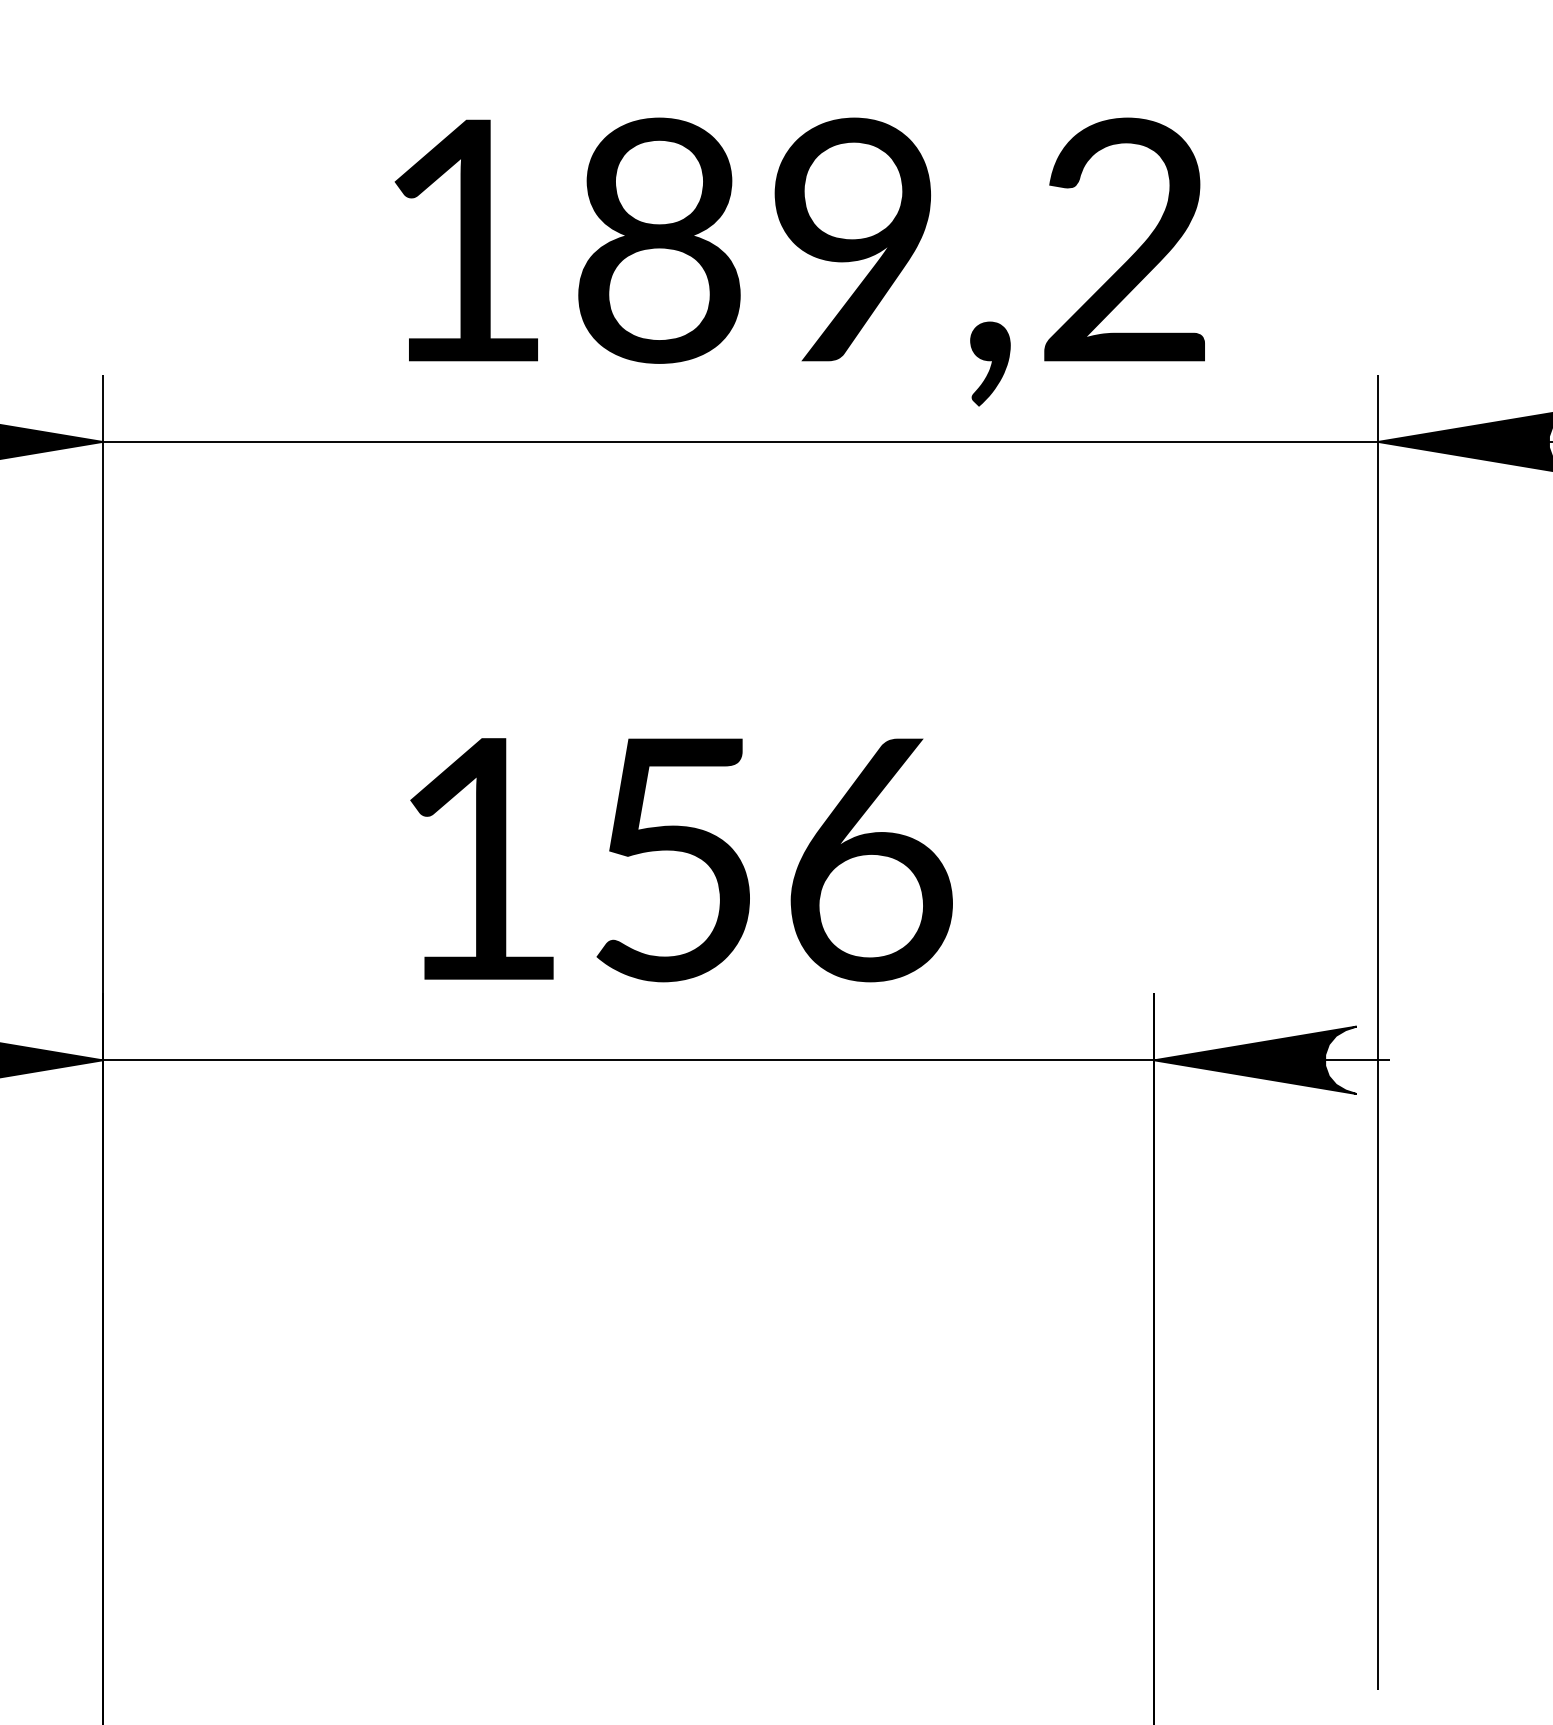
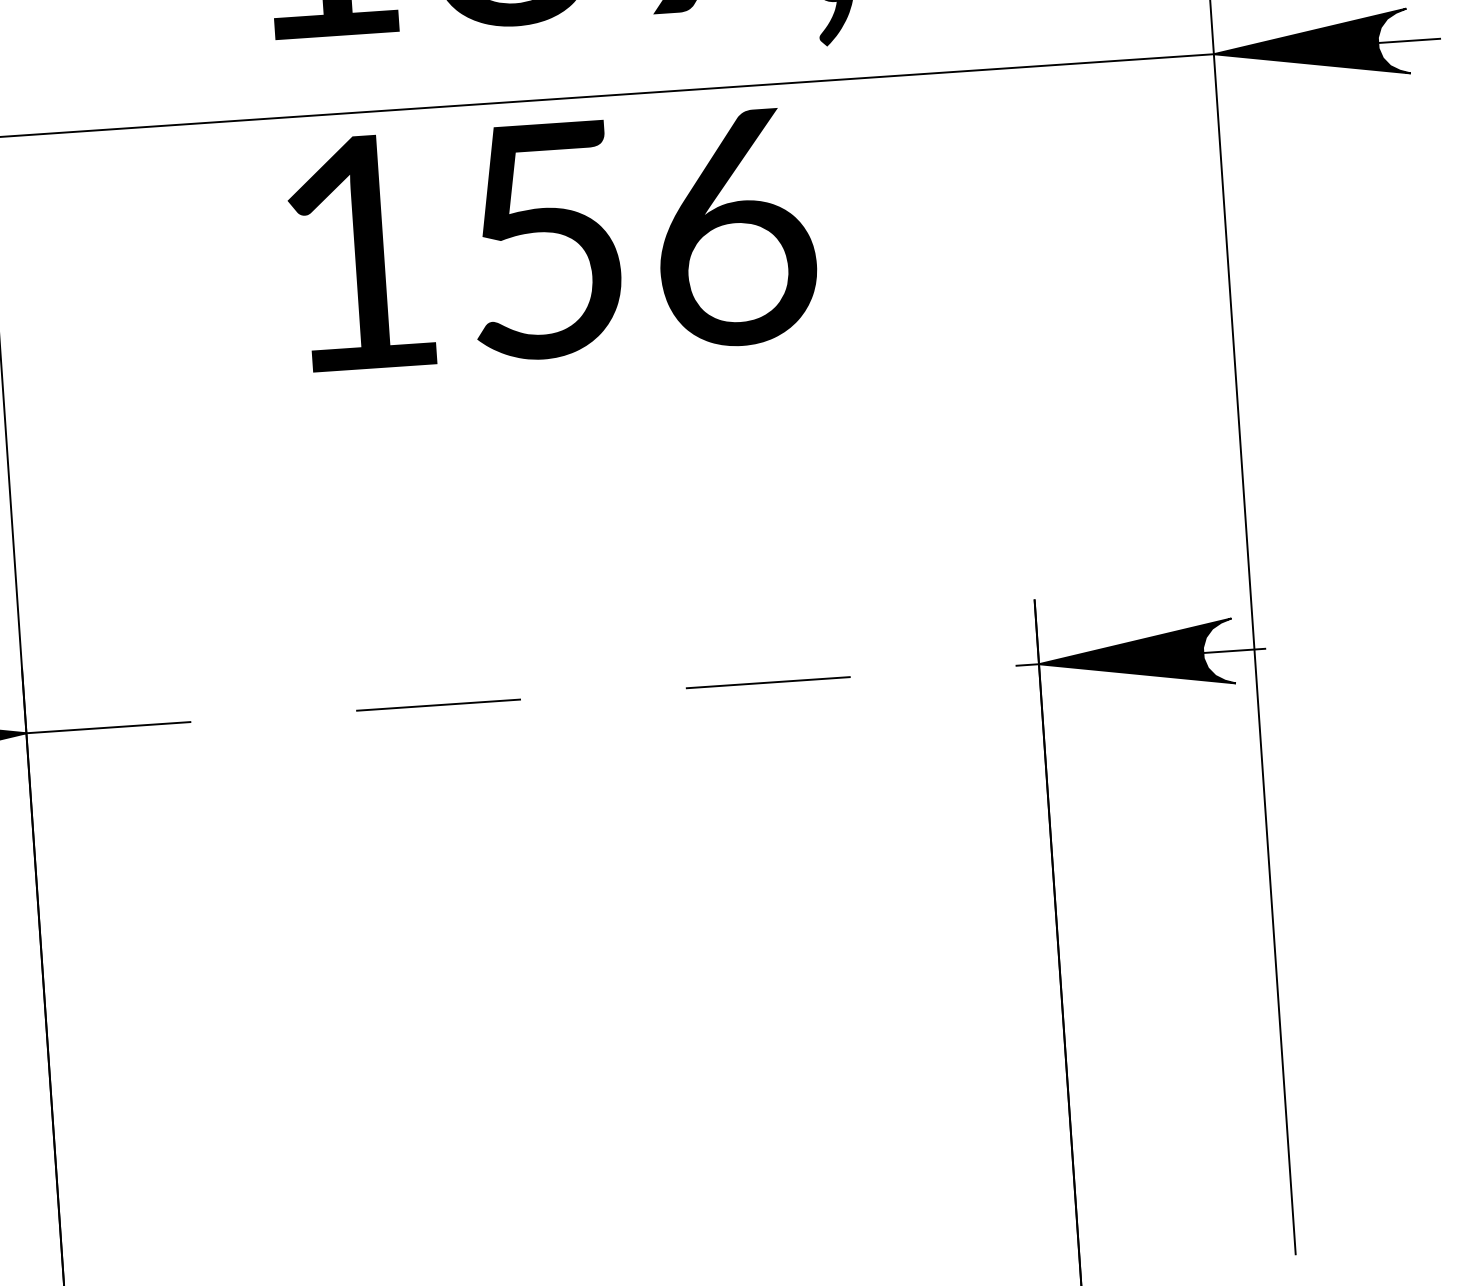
text: (681, 860) -> (552, 241), moved
line: (628, 1060) -> (532, 698), solid -> dashed

